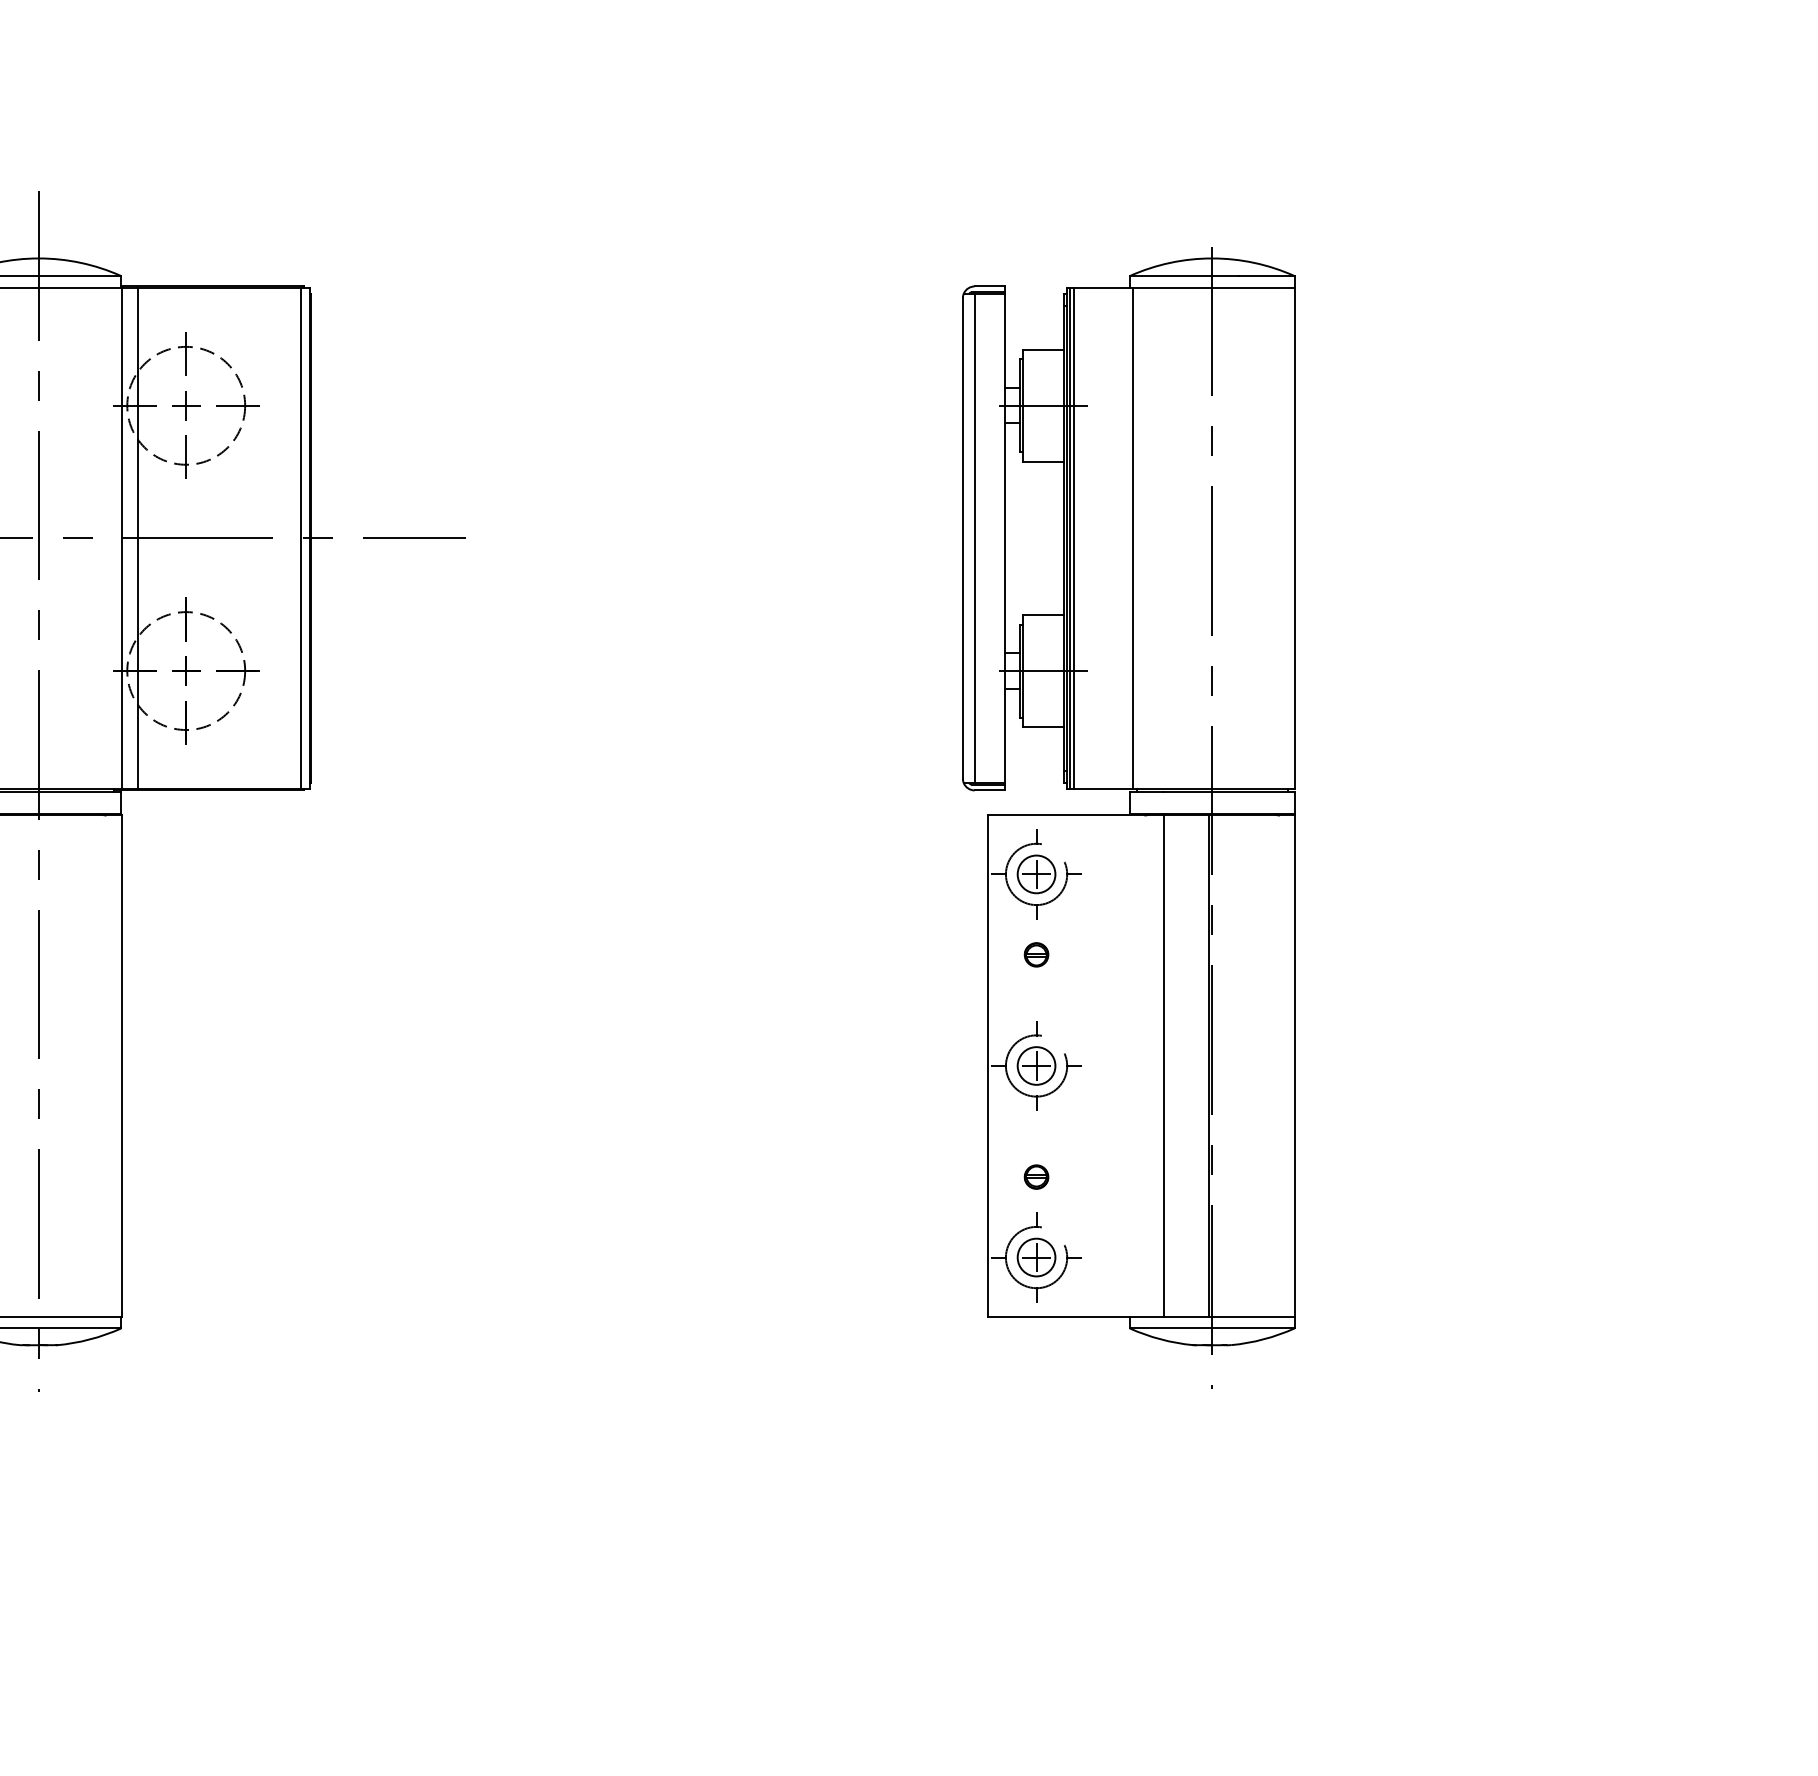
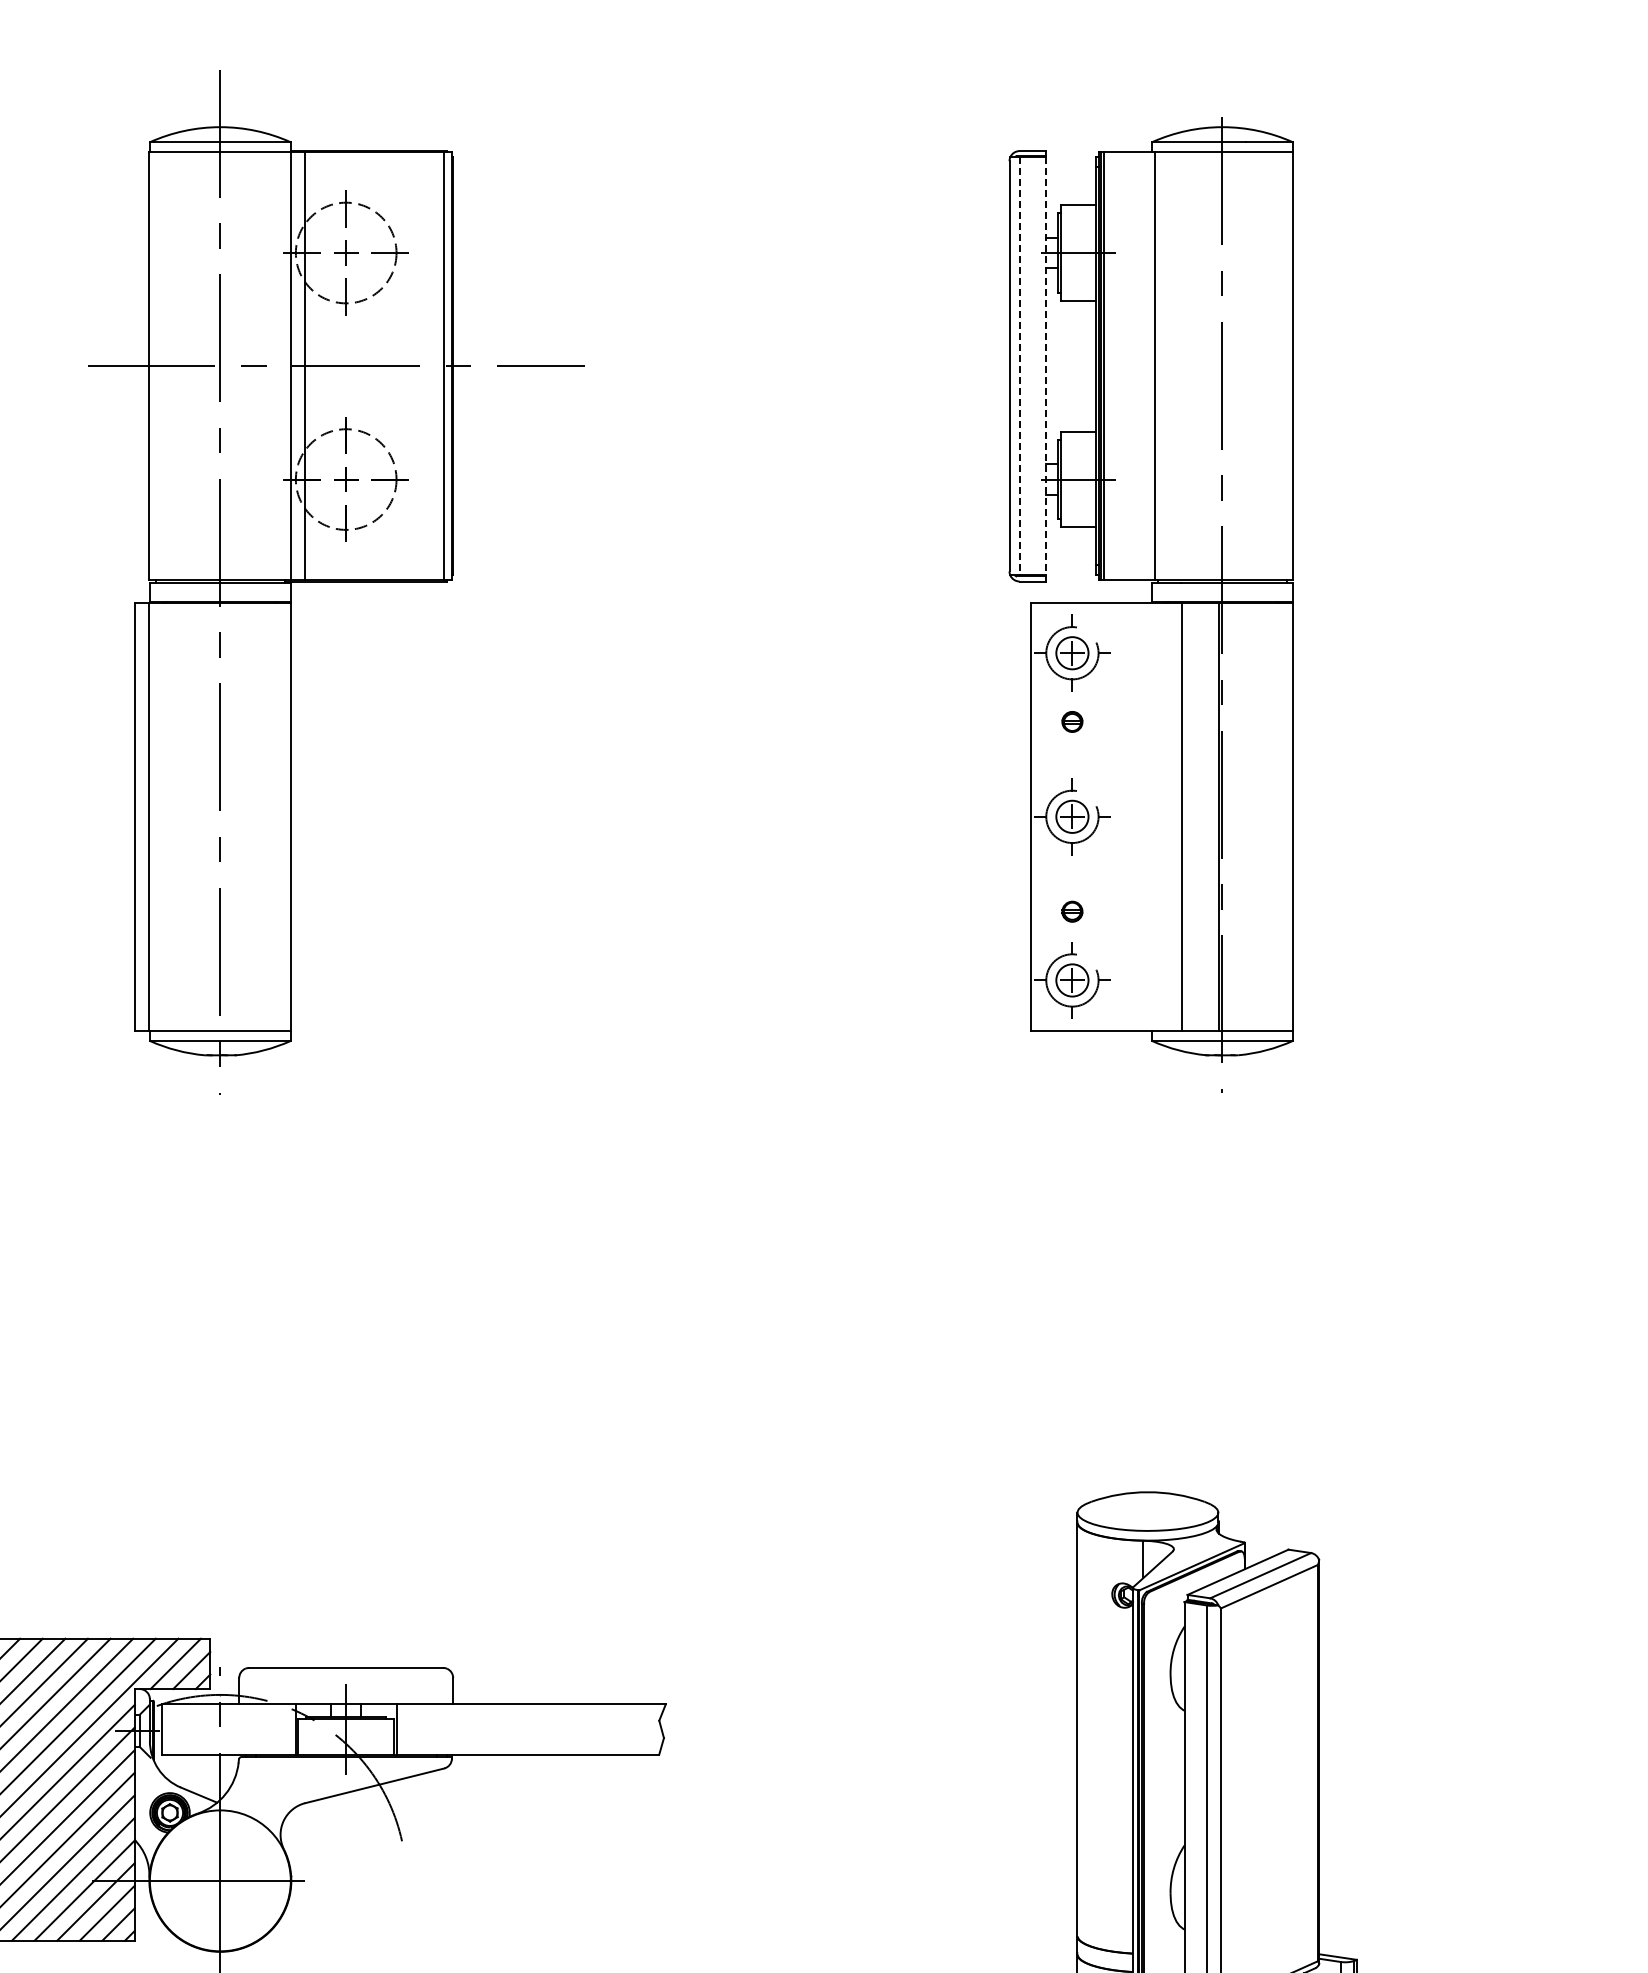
line: (974, 538) -> (1019, 366), solid -> dashed
line: (1005, 538) -> (1045, 366), solid -> dashed

